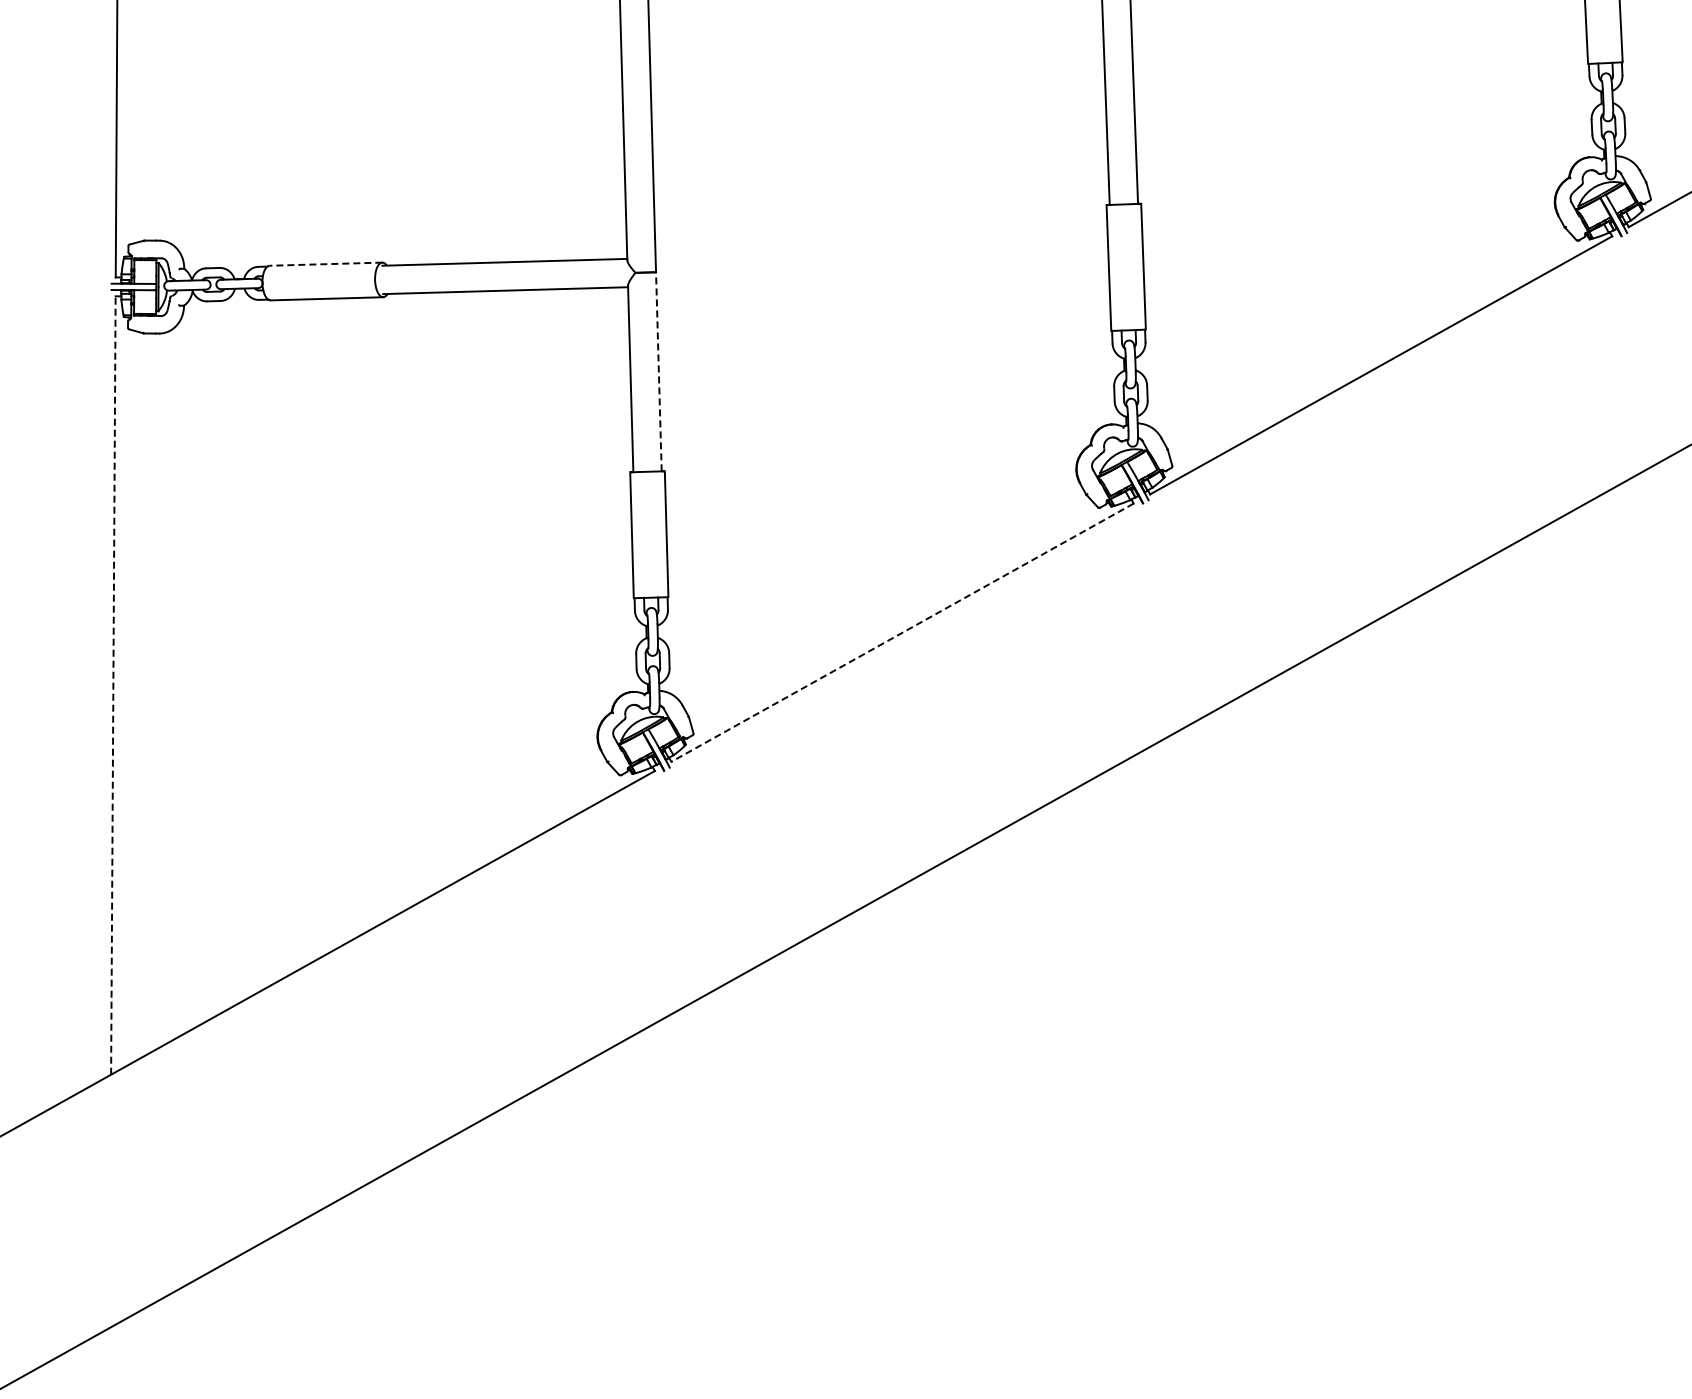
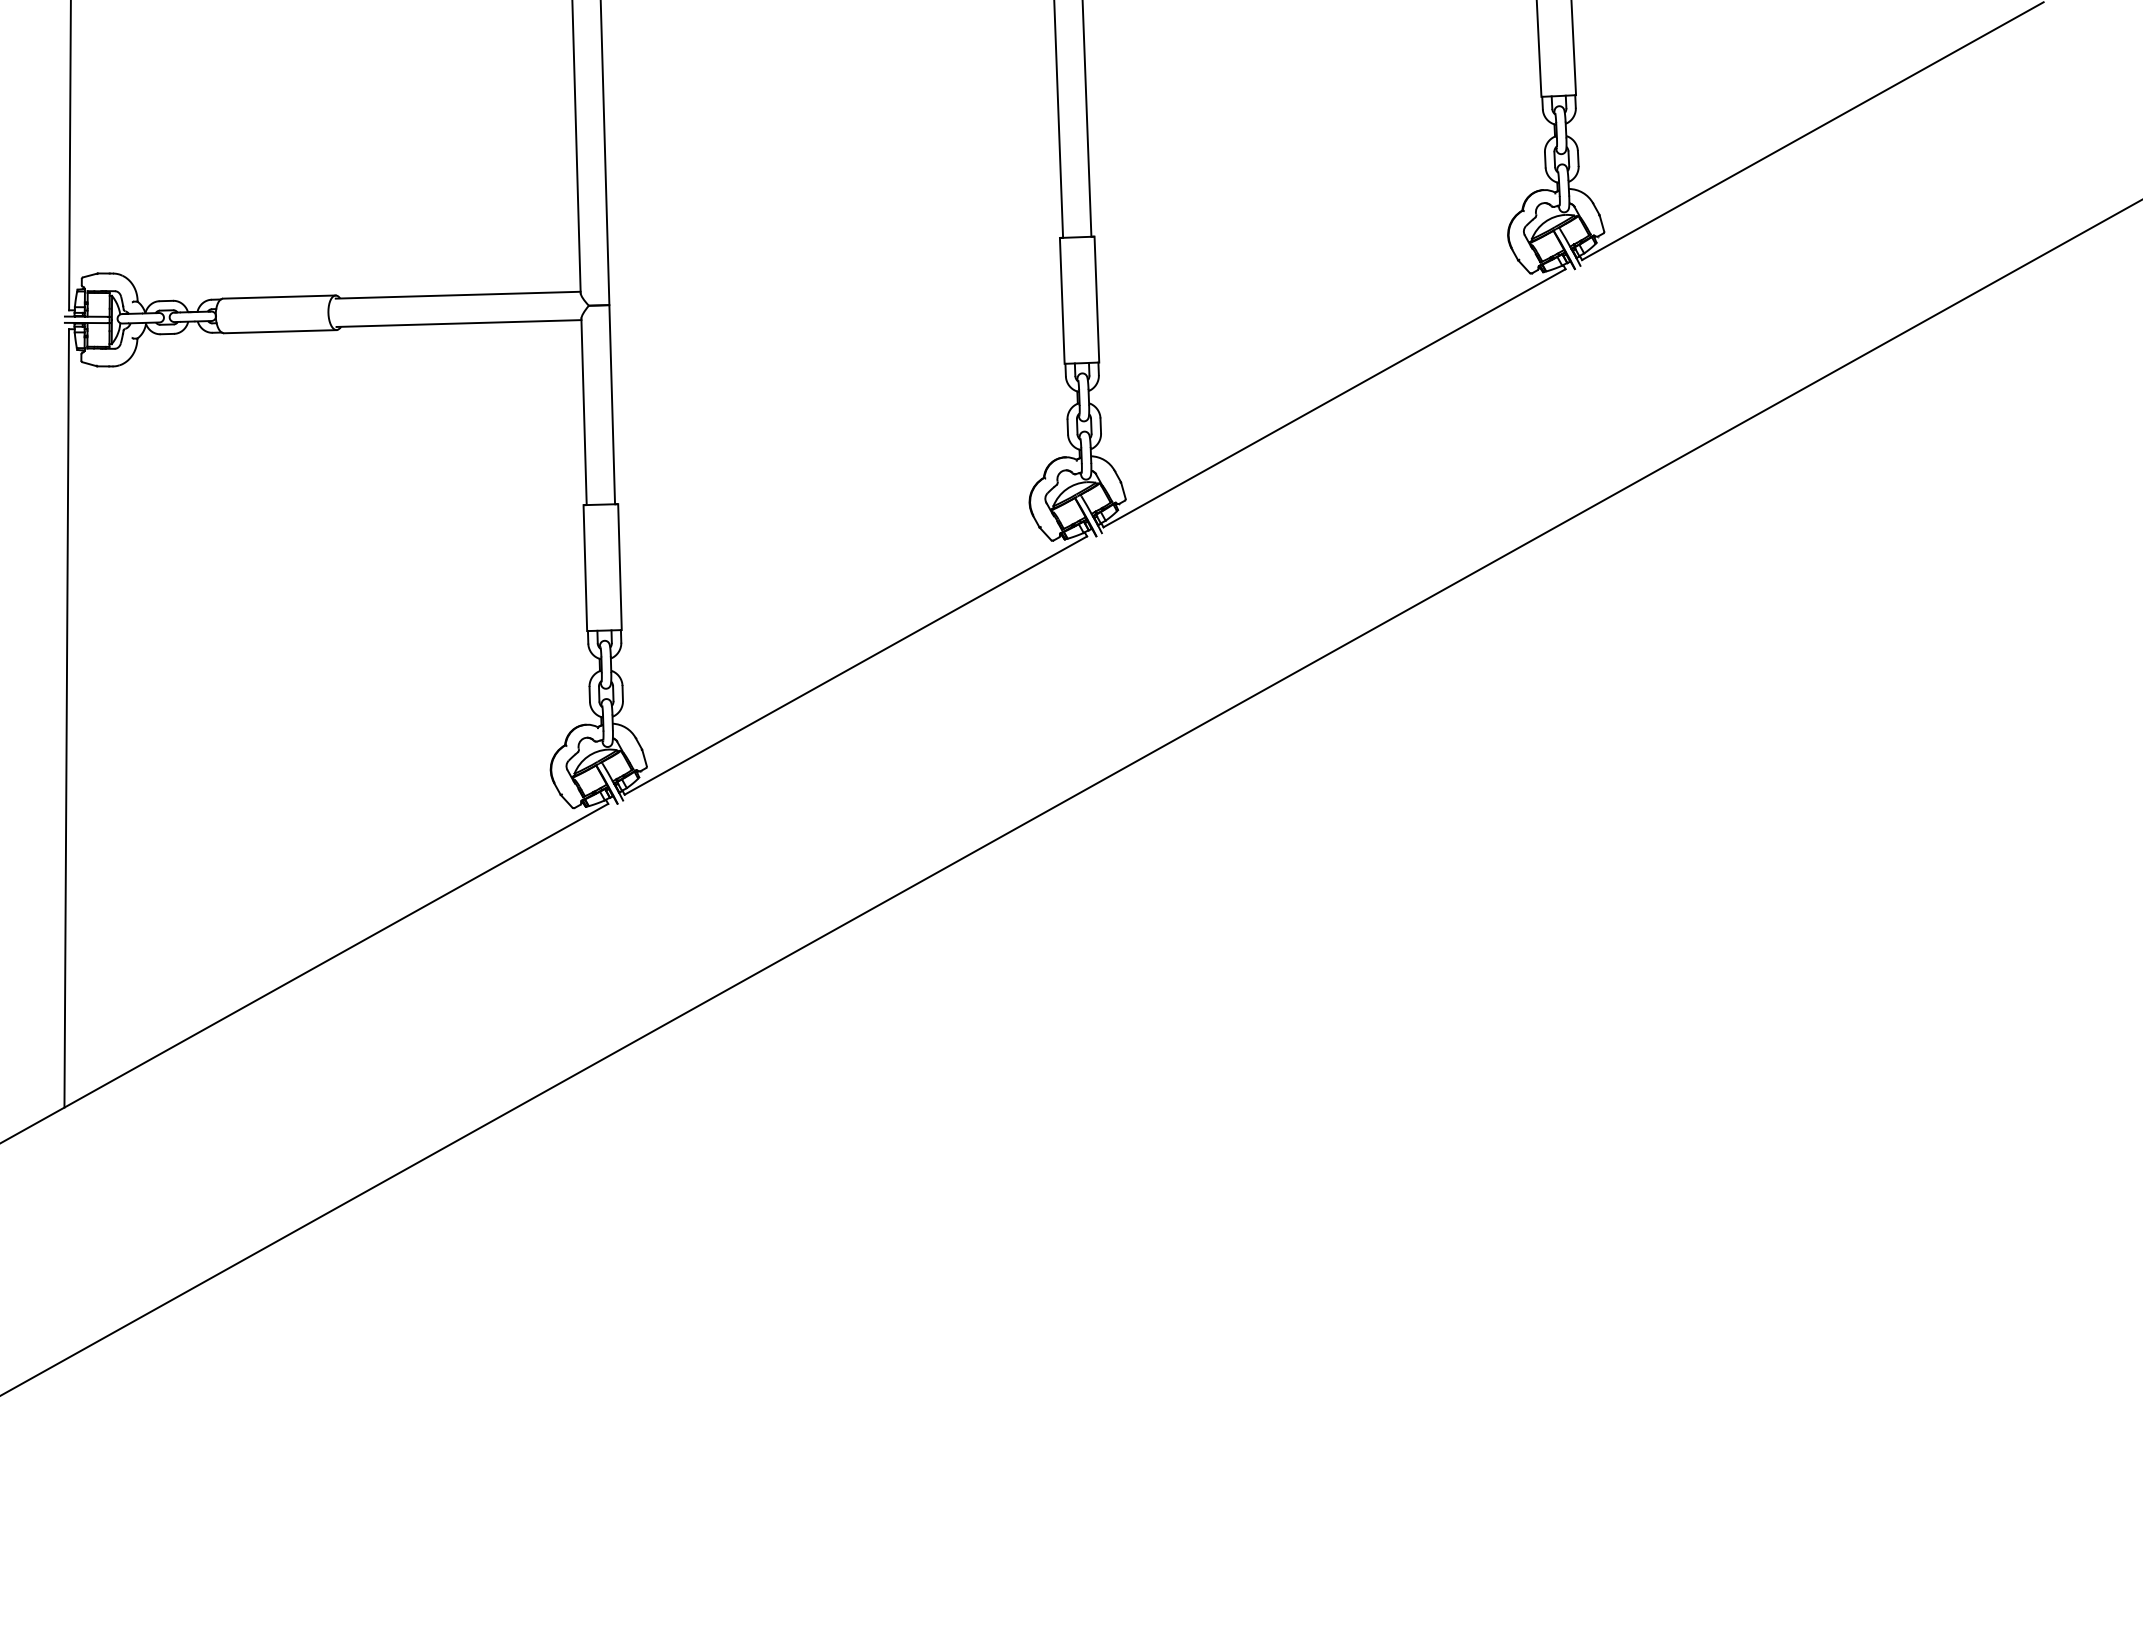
line: (325, 264) -> (278, 297), dashed -> solid
line: (659, 371) -> (612, 404), dashed -> solid
line: (902, 632) -> (855, 665), dashed -> solid
line: (113, 684) -> (66, 717), dashed -> solid

